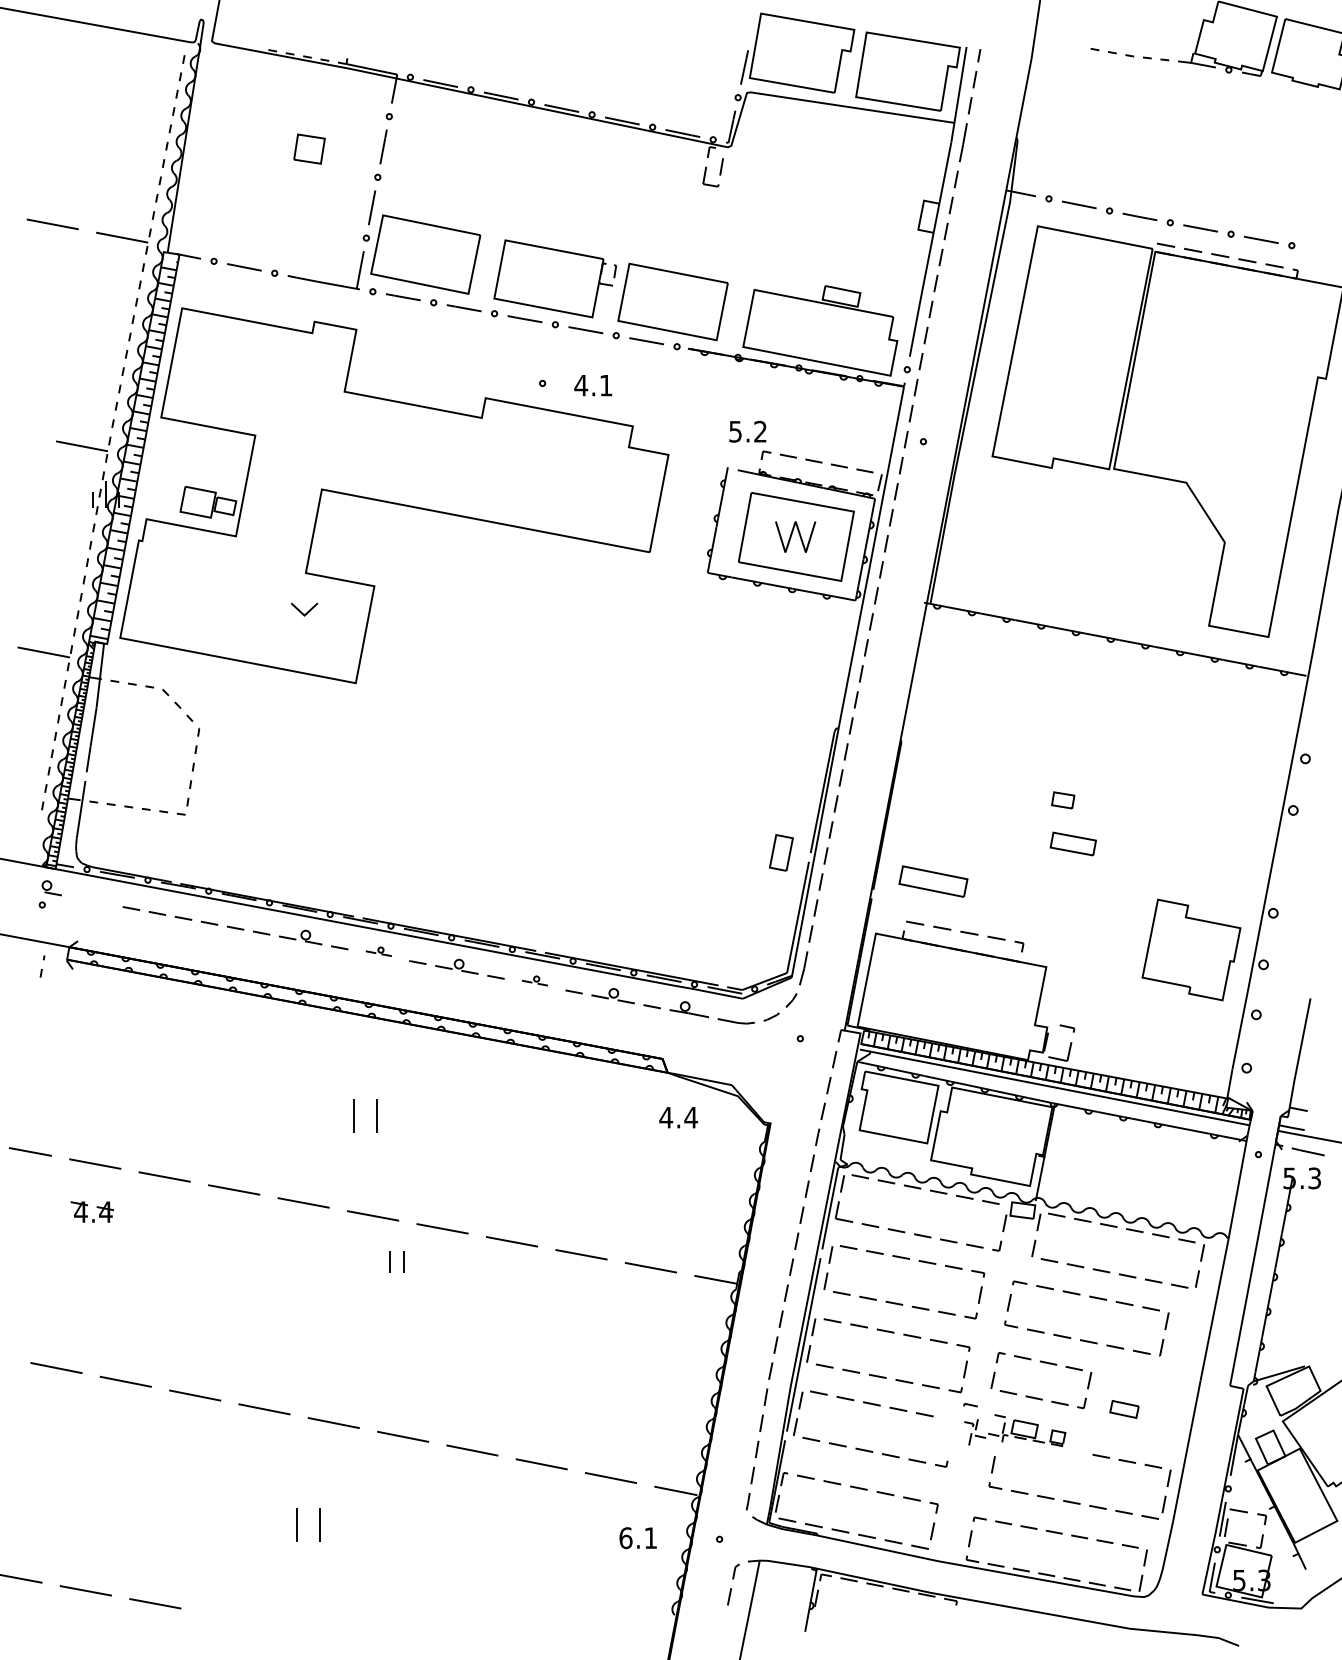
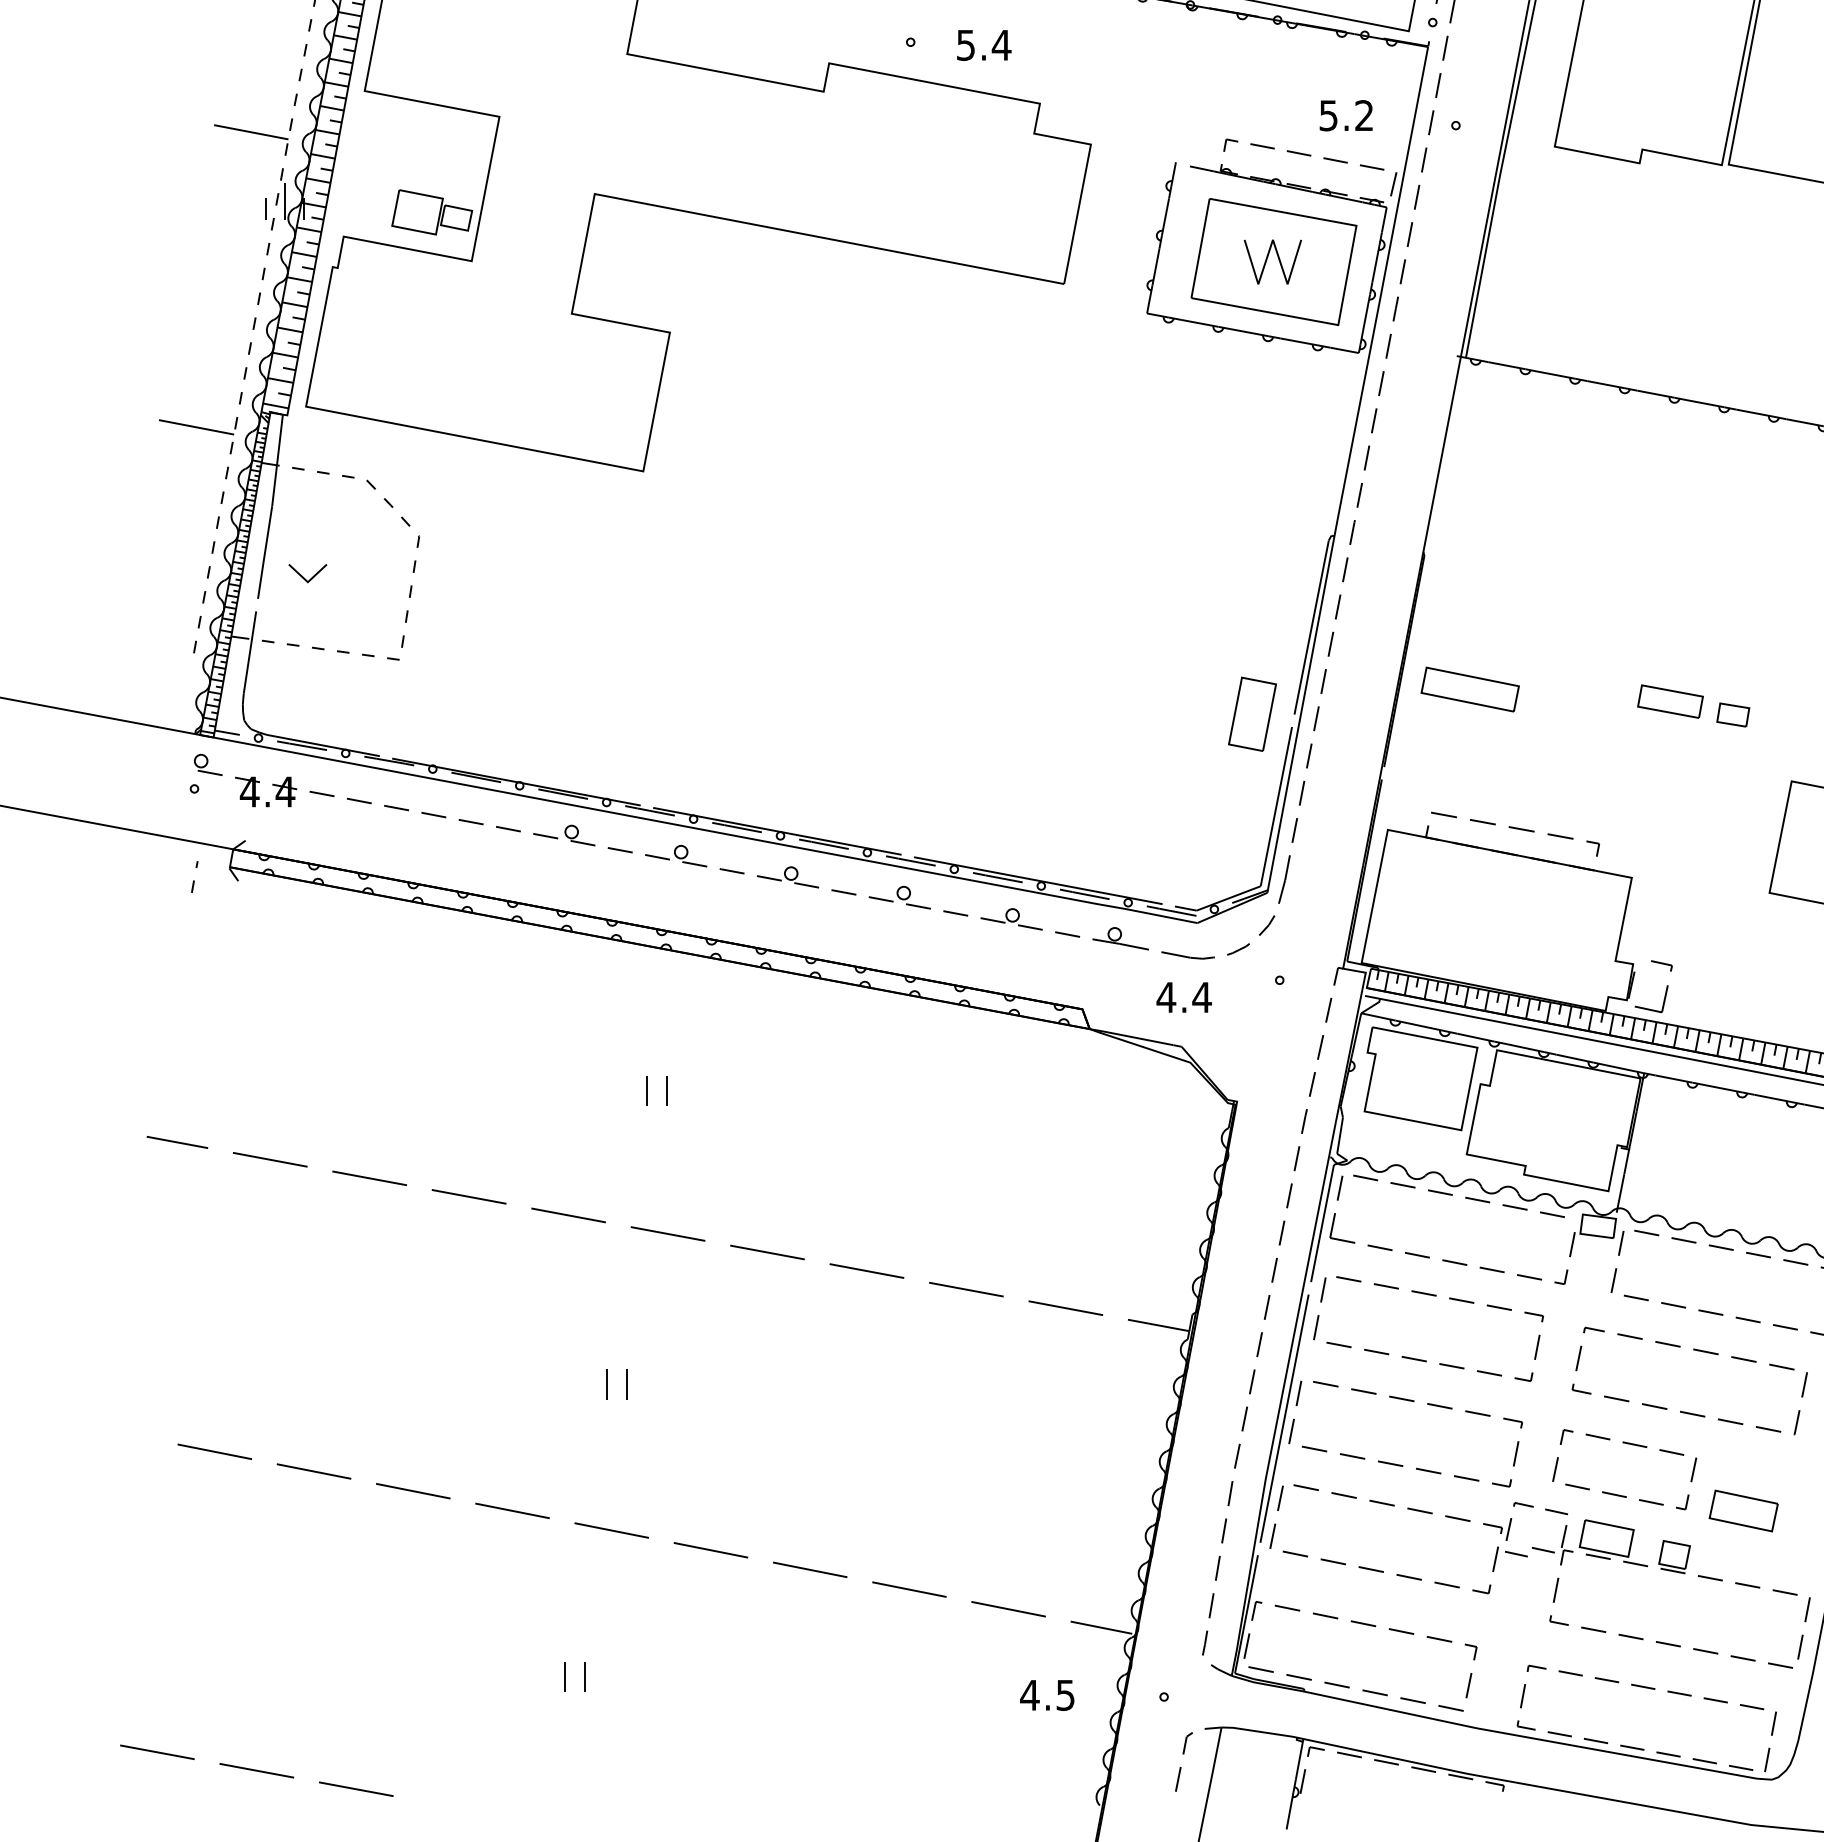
text: (593, 385) -> (983, 45), 4.1 -> 5.4
text: (747, 431) -> (1345, 115), moved
part: (304, 609) -> (307, 573), moved
part: (1063, 800) -> (1733, 715), moved
part: (781, 852) -> (1252, 713), size x1.43
part: (933, 881) -> (1470, 689), moved
part: (378, 951) -> (675, 855), size x1.67
part: (534, 980) -> (899, 896), size x1.67
part: (364, 1116) -> (655, 1091), size x0.62
text: (678, 1117) -> (1183, 997), moved
part: (91, 1211) -> (264, 791), moved
part: (396, 1261) -> (615, 1383), moved
part: (1124, 1409) -> (1743, 1511), size x1.67
part: (1014, 1430) -> (1586, 1541), size x1.43
part: (307, 1525) -> (574, 1677), size x0.62
text: (637, 1538) -> (1046, 1695), 6.1 -> 4.5

